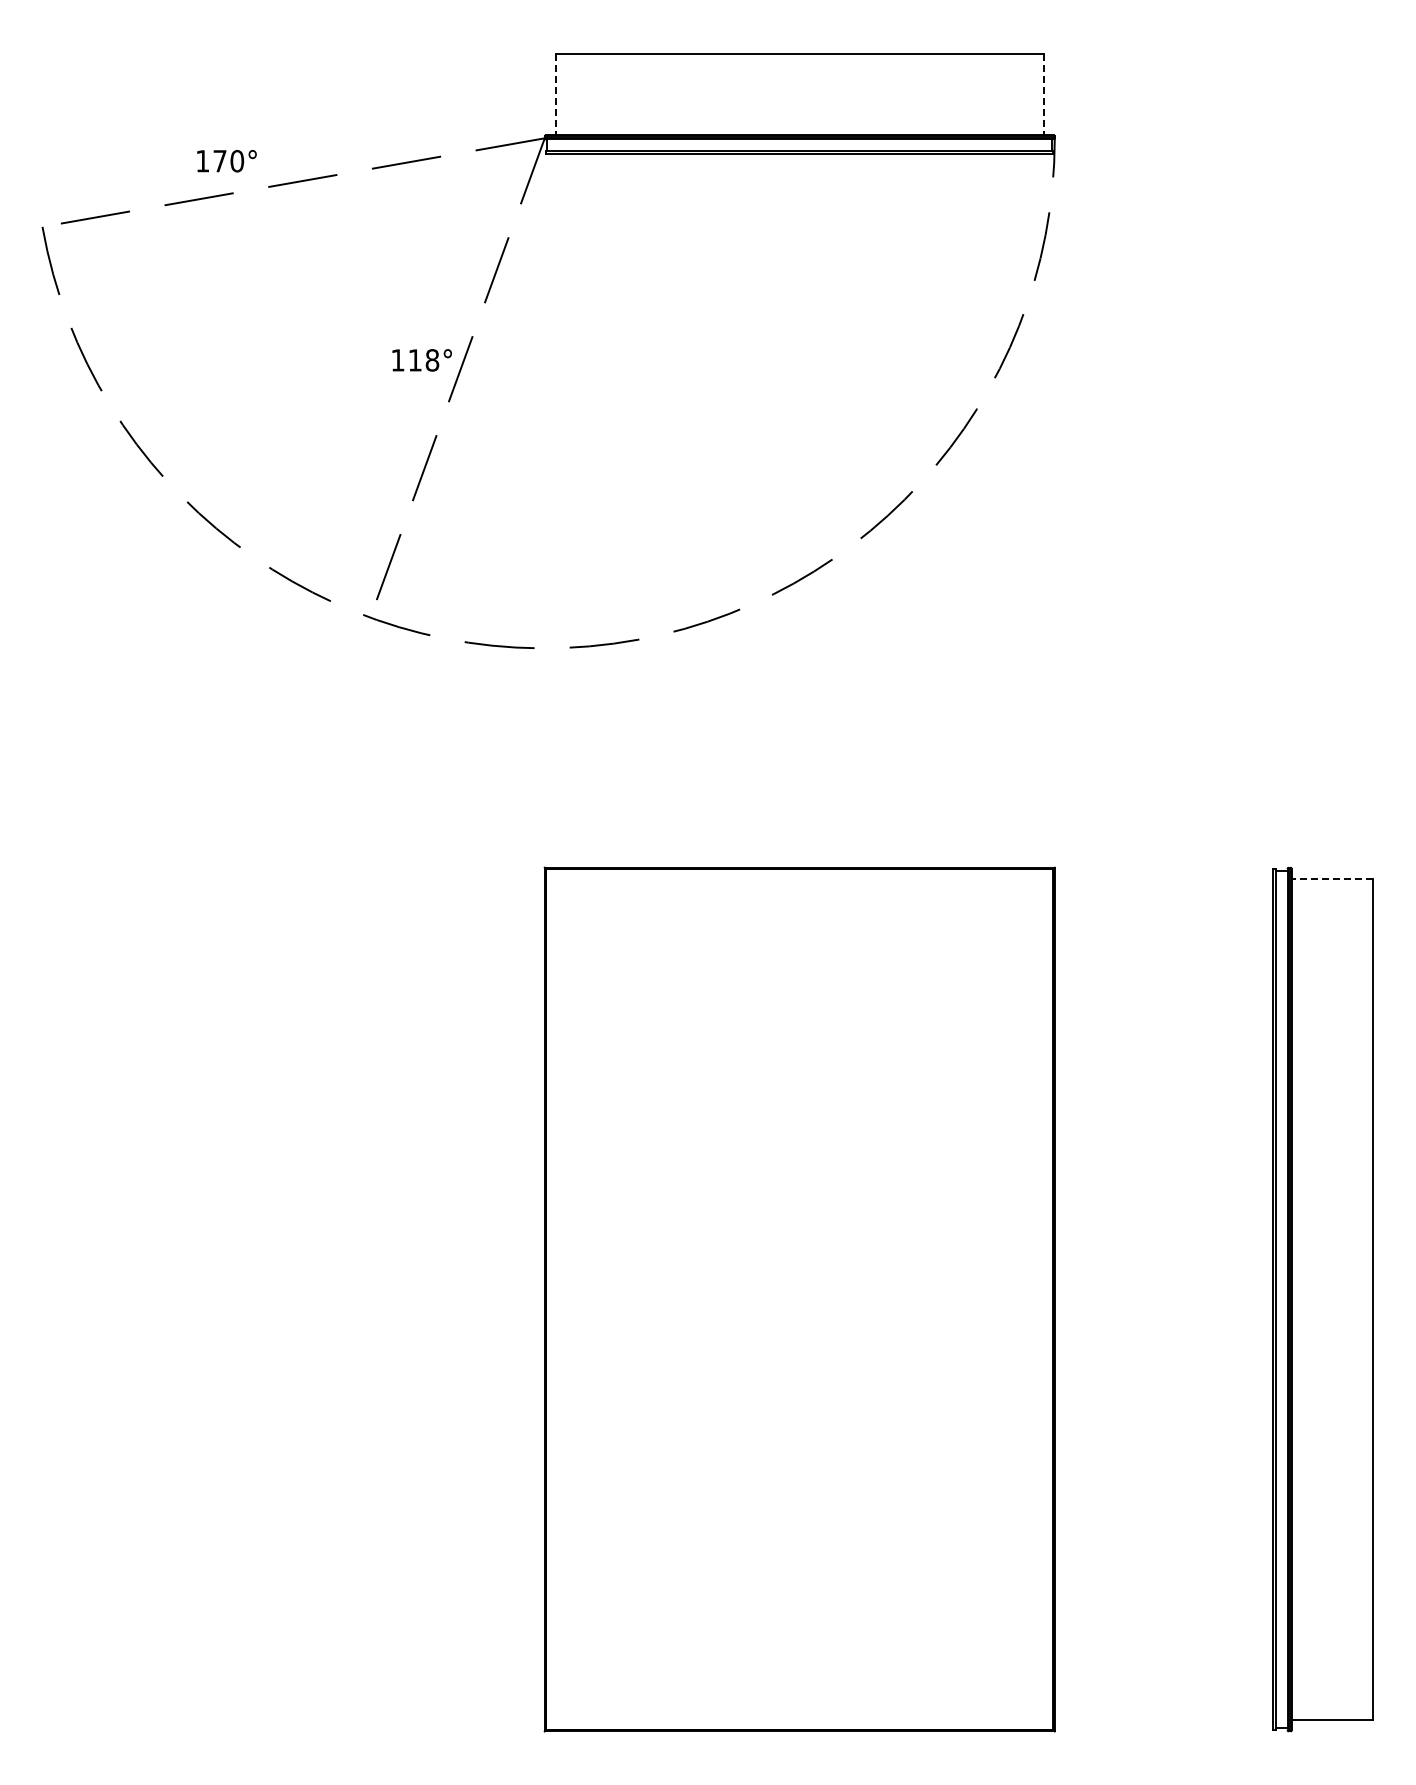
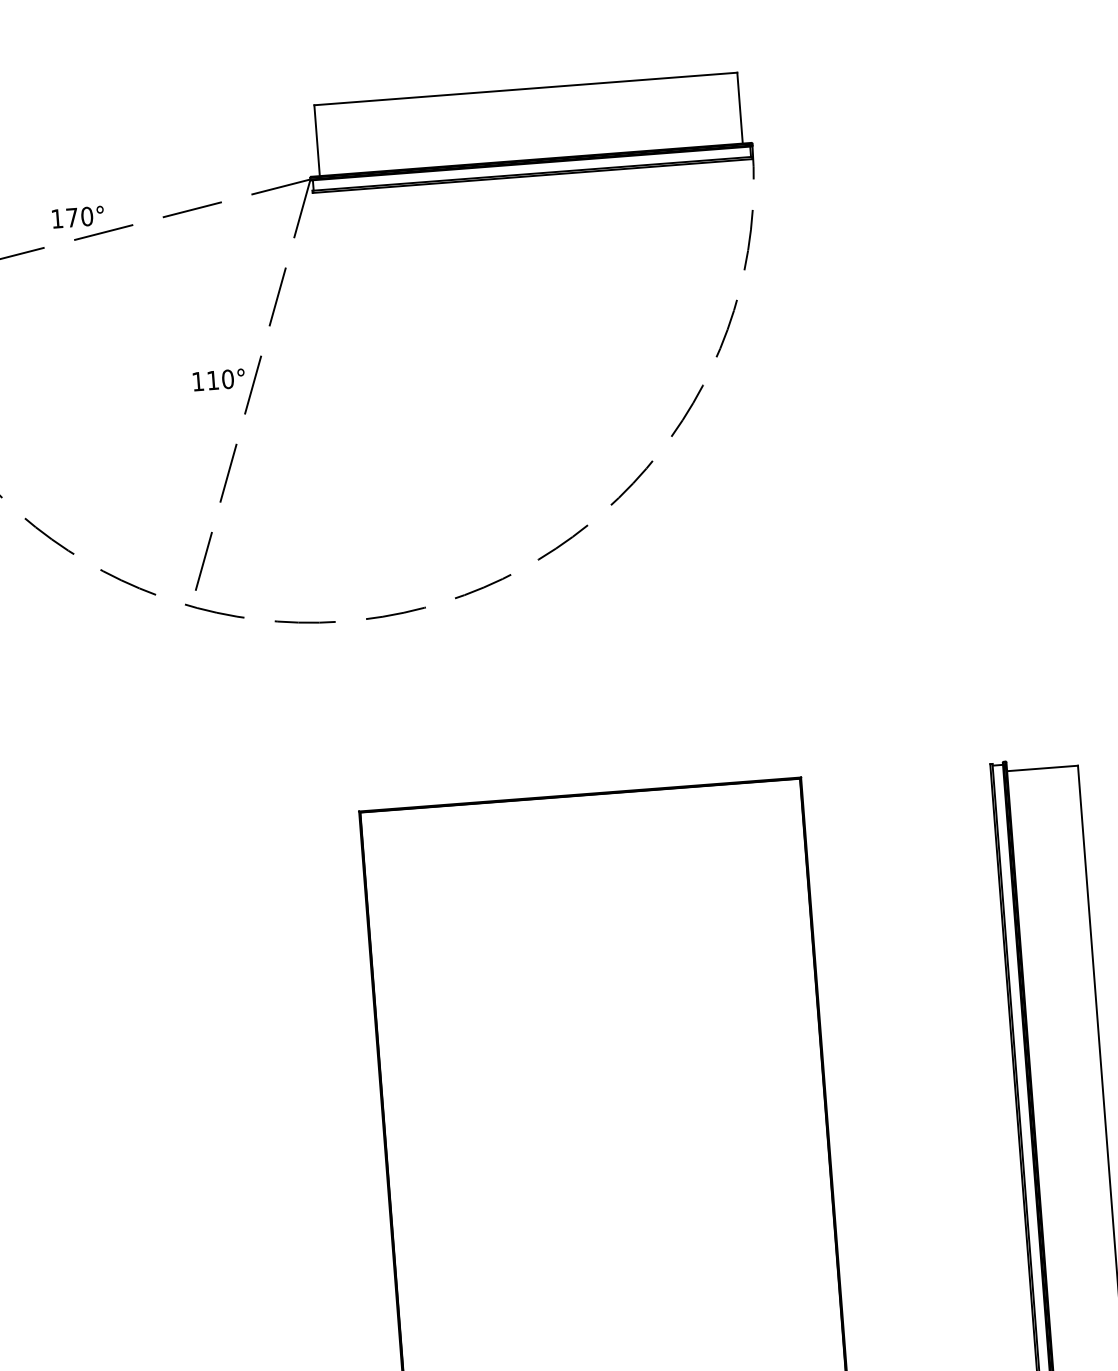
line: (555, 94) -> (316, 140), dashed -> solid
line: (1043, 94) -> (739, 108), dashed -> solid
text: (226, 161) -> (77, 217), moved
text: (432, 360) -> (228, 379), 118° -> 110°
line: (1332, 878) -> (1042, 768), dashed -> solid

